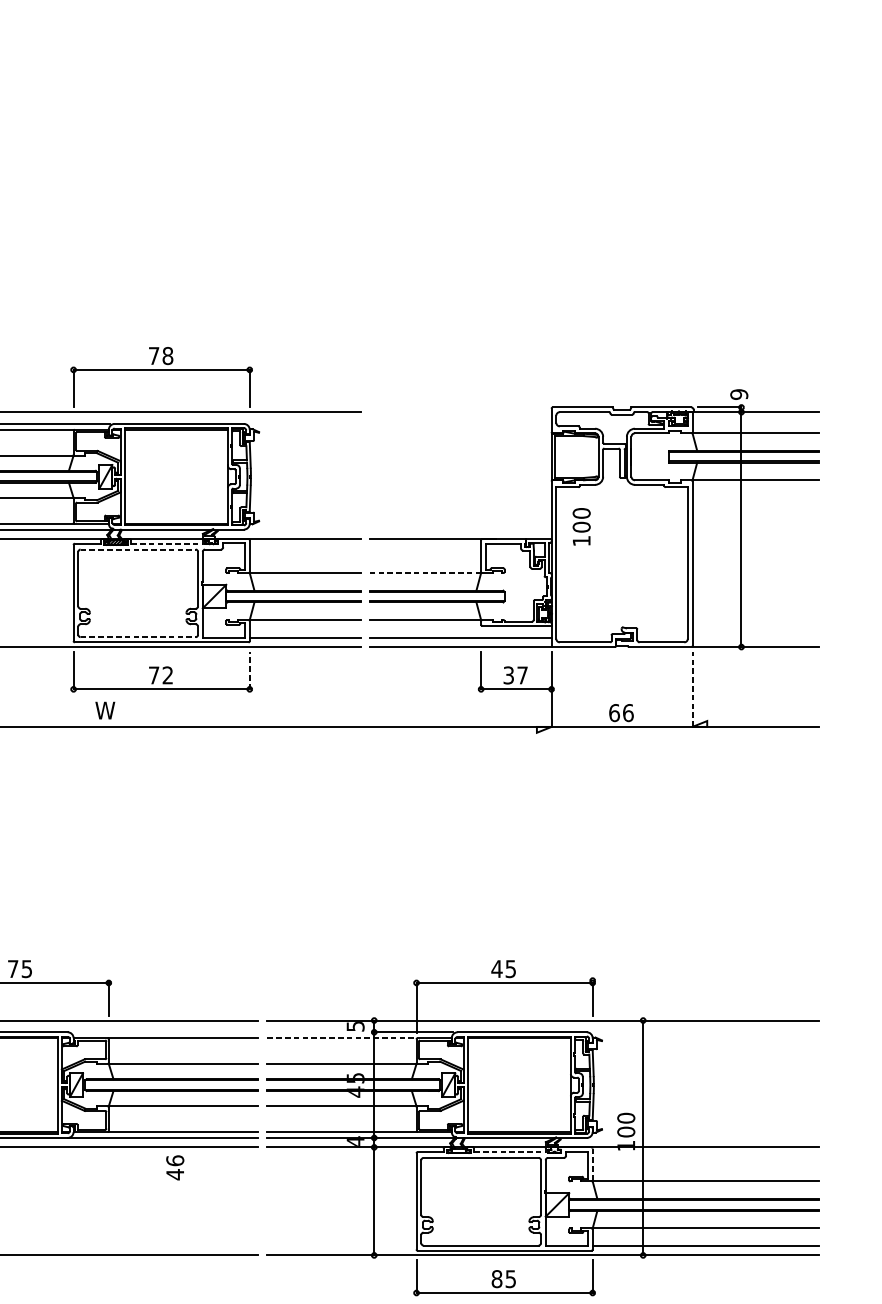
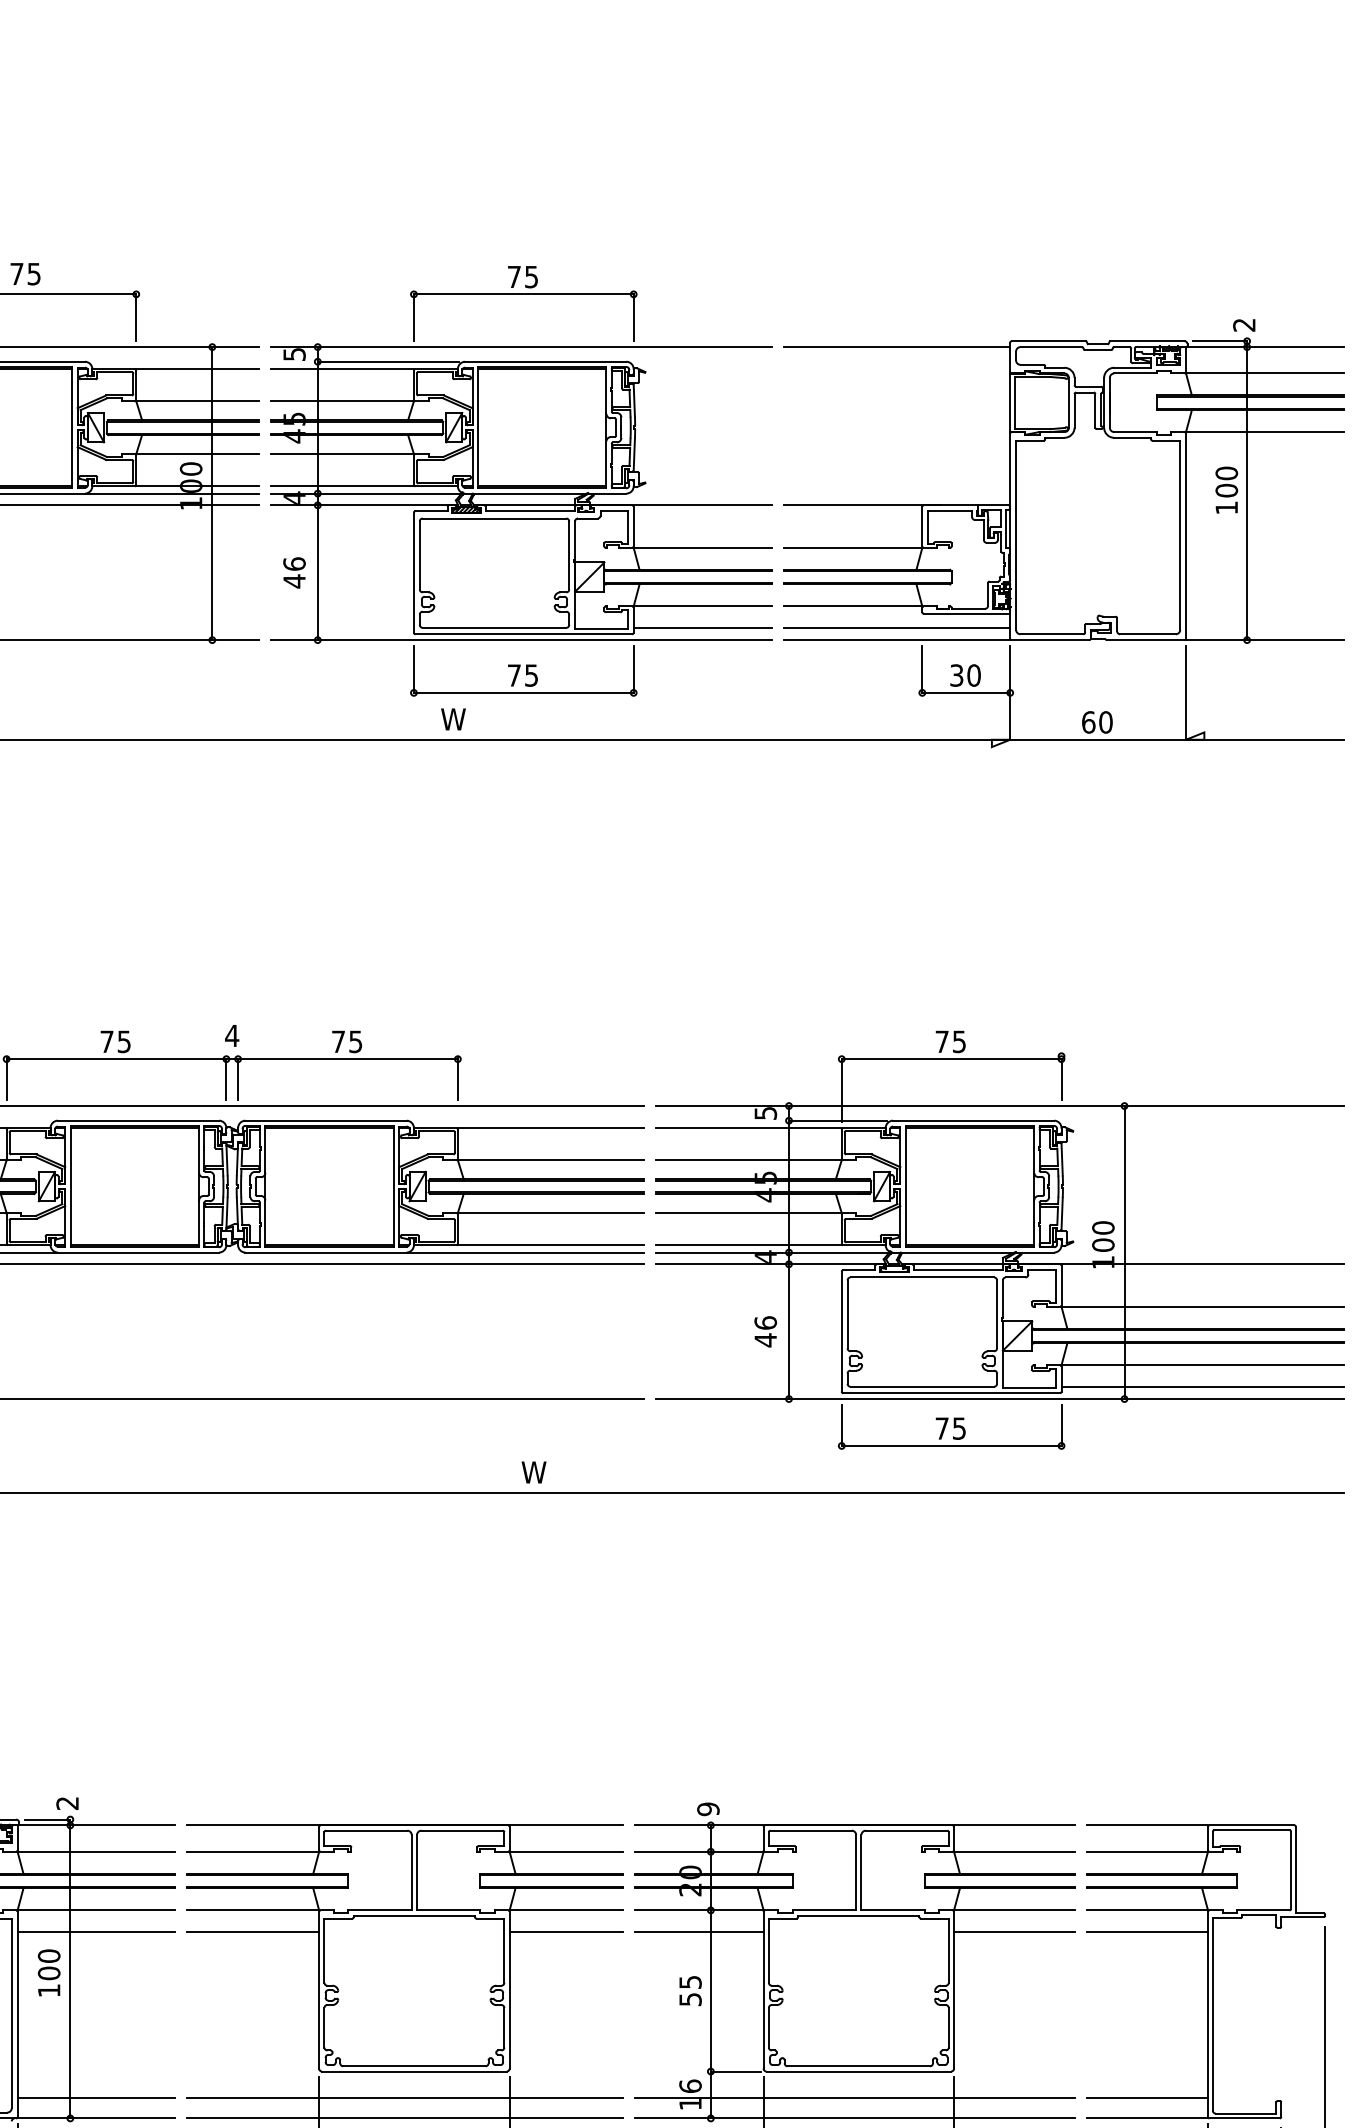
text: (167, 355) -> (531, 276), 78 -> 75
text: (739, 394) -> (1244, 324), 9 -> 2
line: (460, 412) -> (896, 347), added
text: (581, 526) -> (1226, 489), moved
line: (167, 543) -> (530, 511), dashed -> solid
line: (138, 549) -> (494, 518), dashed -> solid
line: (425, 572) -> (852, 547), dashed -> solid
line: (138, 636) -> (494, 627), dashed -> solid
line: (249, 669) -> (633, 668), dashed -> solid
text: (167, 675) -> (531, 675), 72 -> 75
text: (522, 675) -> (973, 675), 37 -> 30
line: (692, 689) -> (1186, 692), dashed -> solid
text: (627, 713) -> (1105, 722), 66 -> 60
text: (497, 968) -> (942, 1041), 45 -> 75
line: (342, 1038) -> (749, 1128), dashed -> solid
line: (510, 1152) -> (958, 1270), dashed -> solid
line: (592, 1164) -> (1061, 1285), dashed -> solid
text: (175, 1167) -> (765, 1331), moved
text: (496, 1279) -> (941, 1428), 85 -> 75

